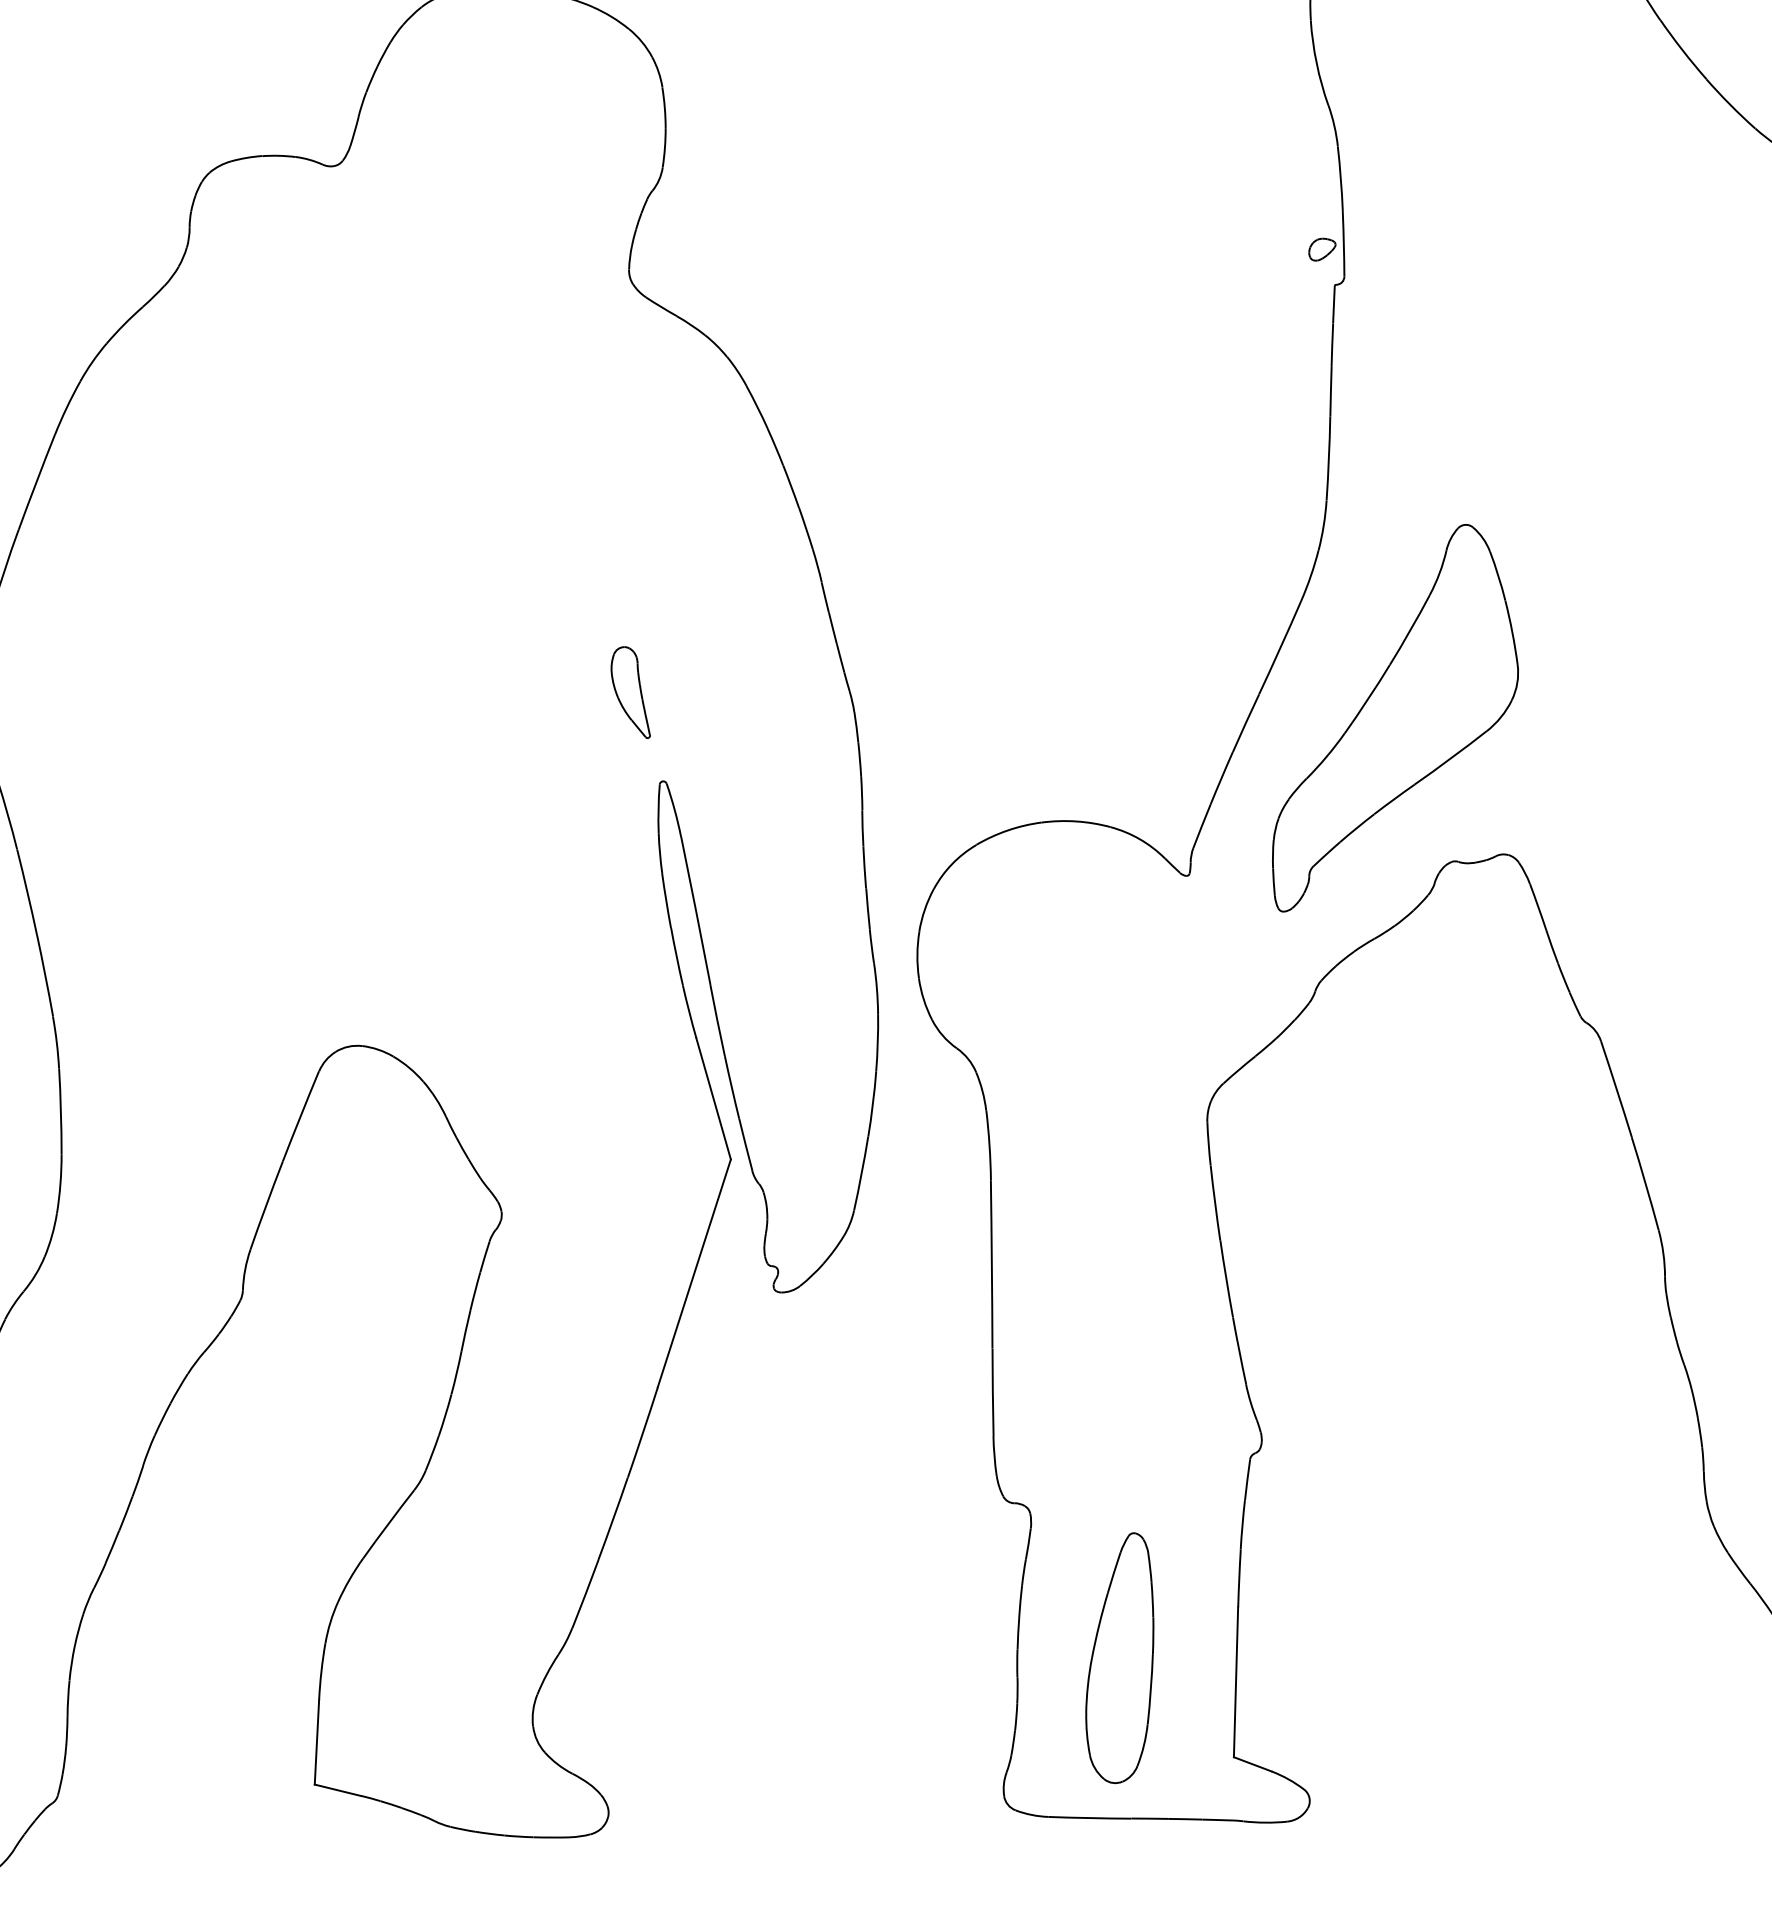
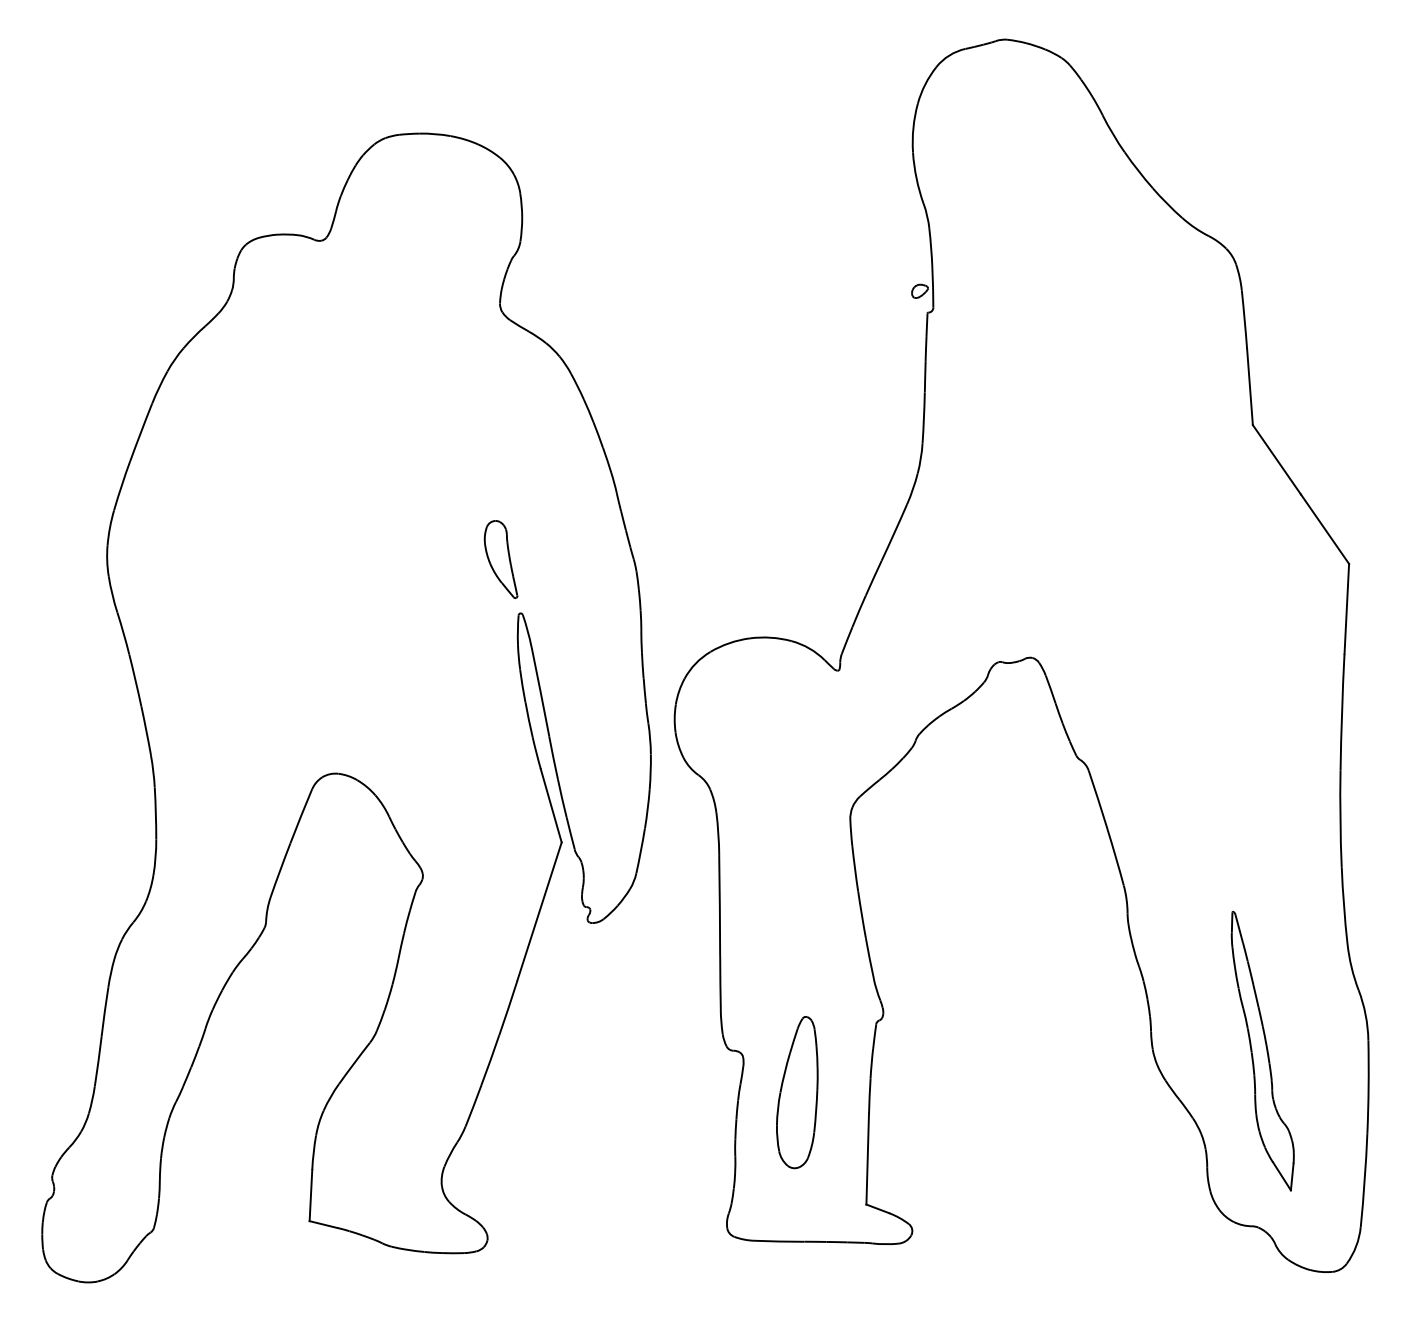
part: (629, 692) -> (500, 559), size x1.4
part: (1395, 718) -> (964, 575), removed
part: (1120, 1658) -> (797, 1092), moved

